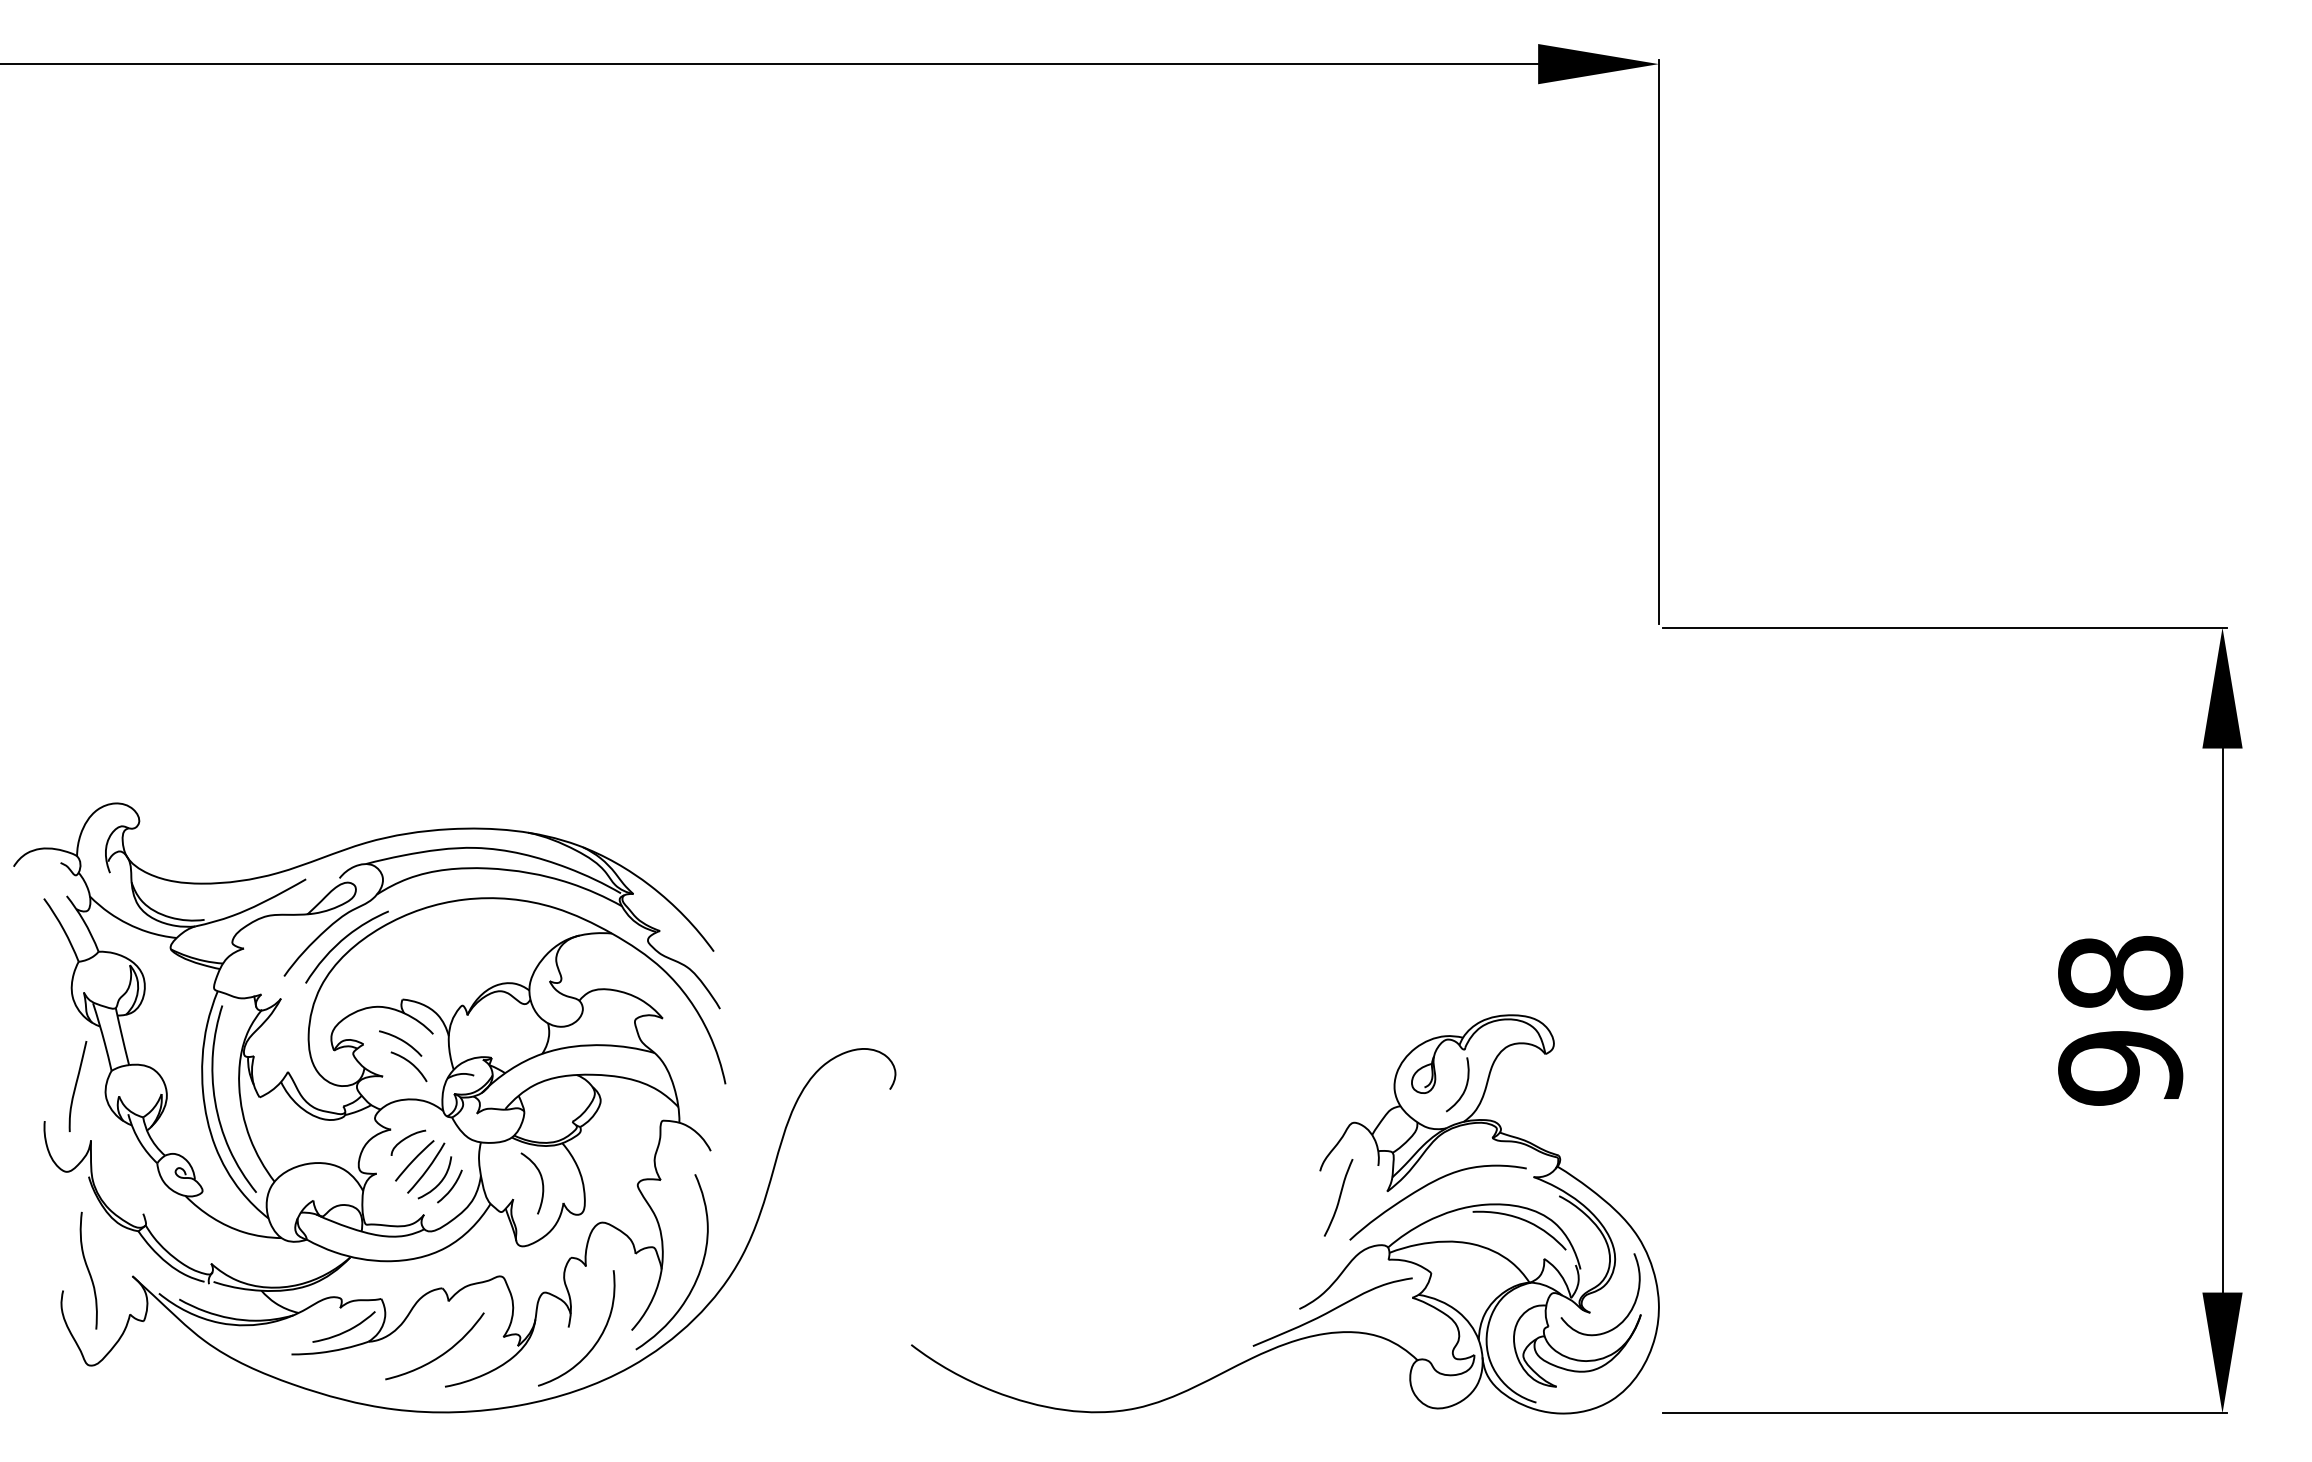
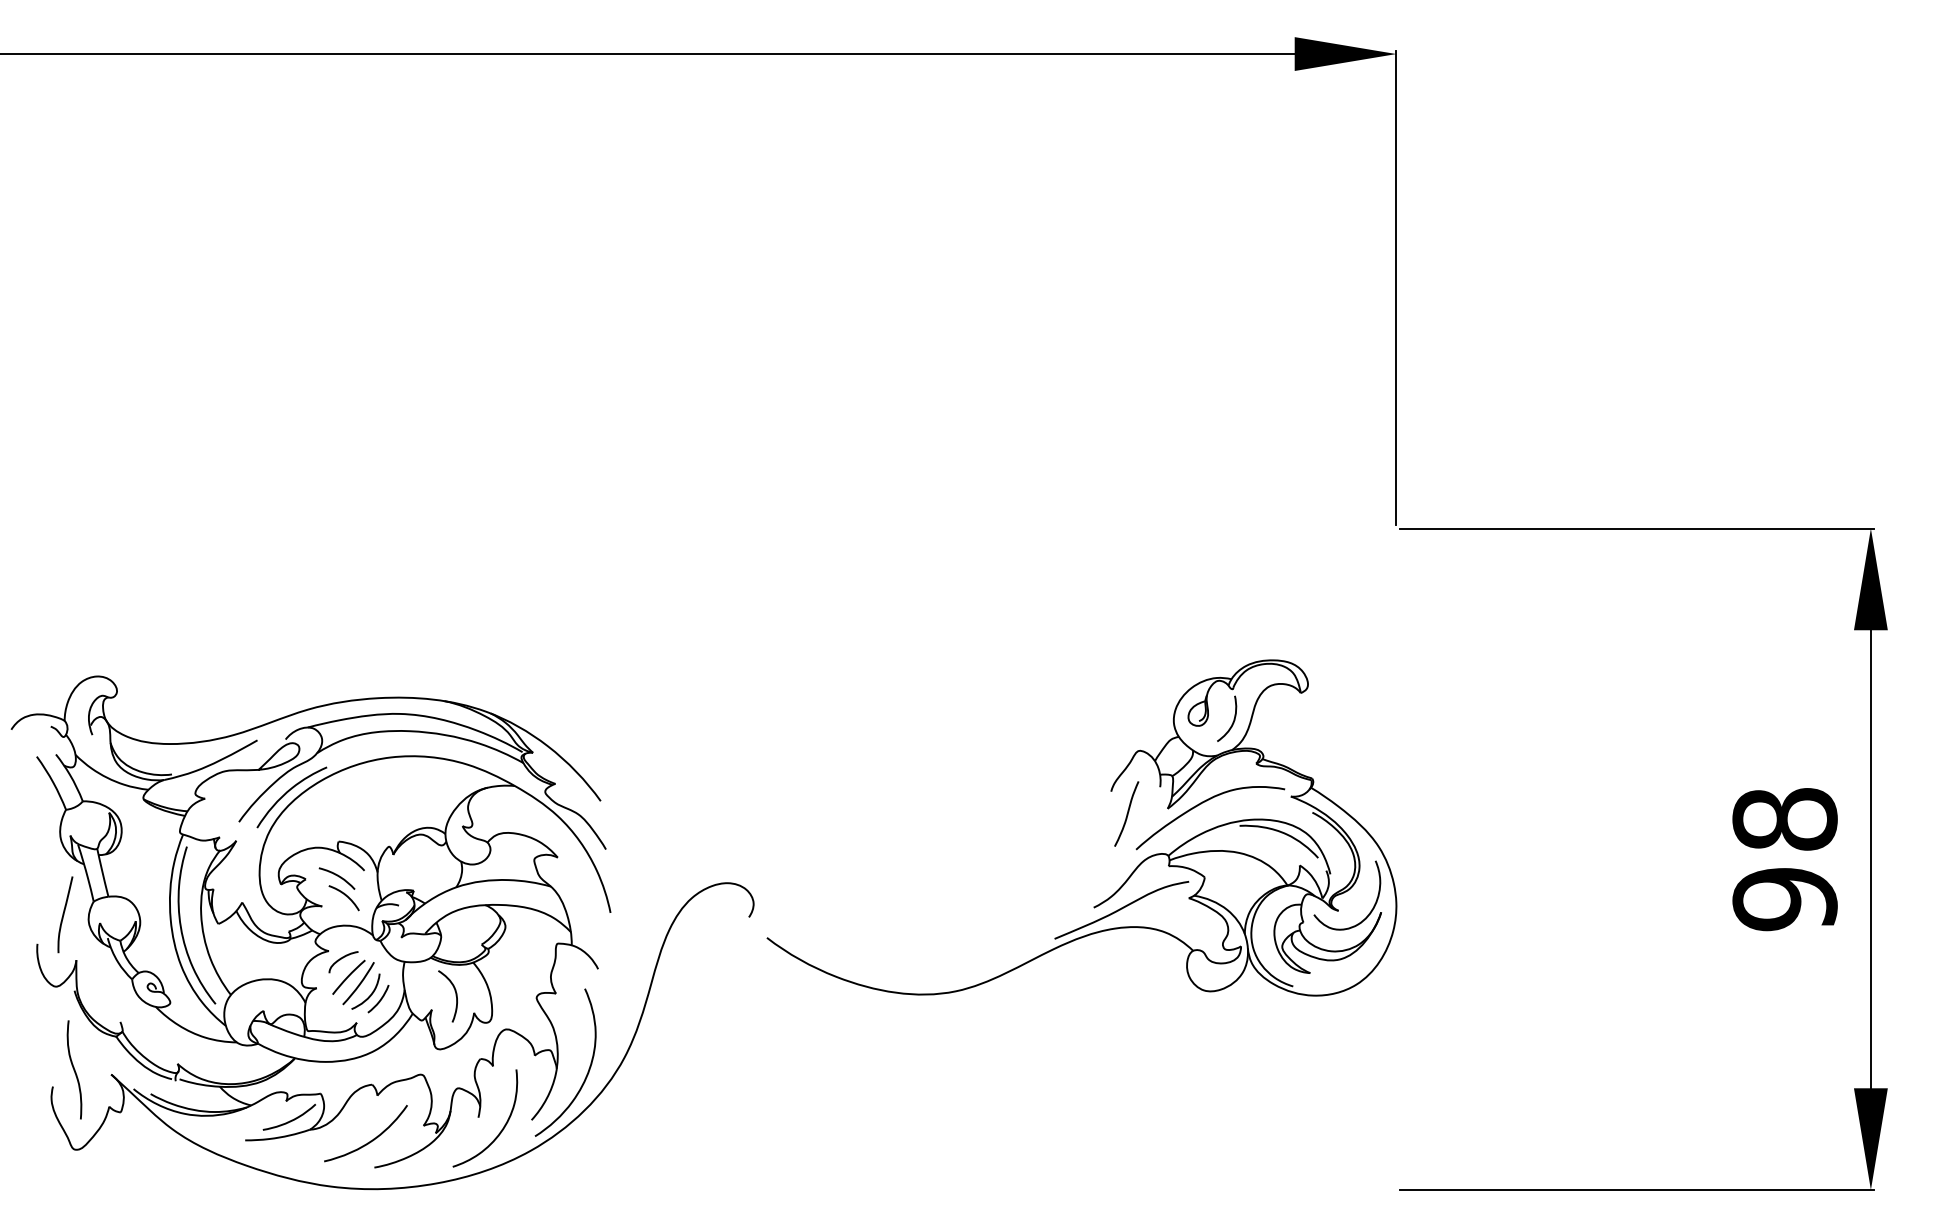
part: (1324, 1233) -> (1114, 844), moved

